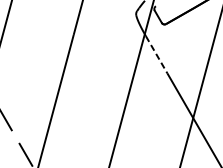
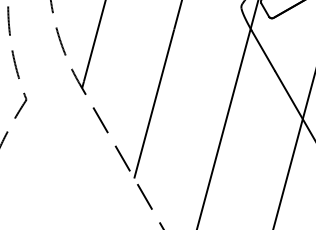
line: (156, 55) -> (263, 51), dashed -> solid

